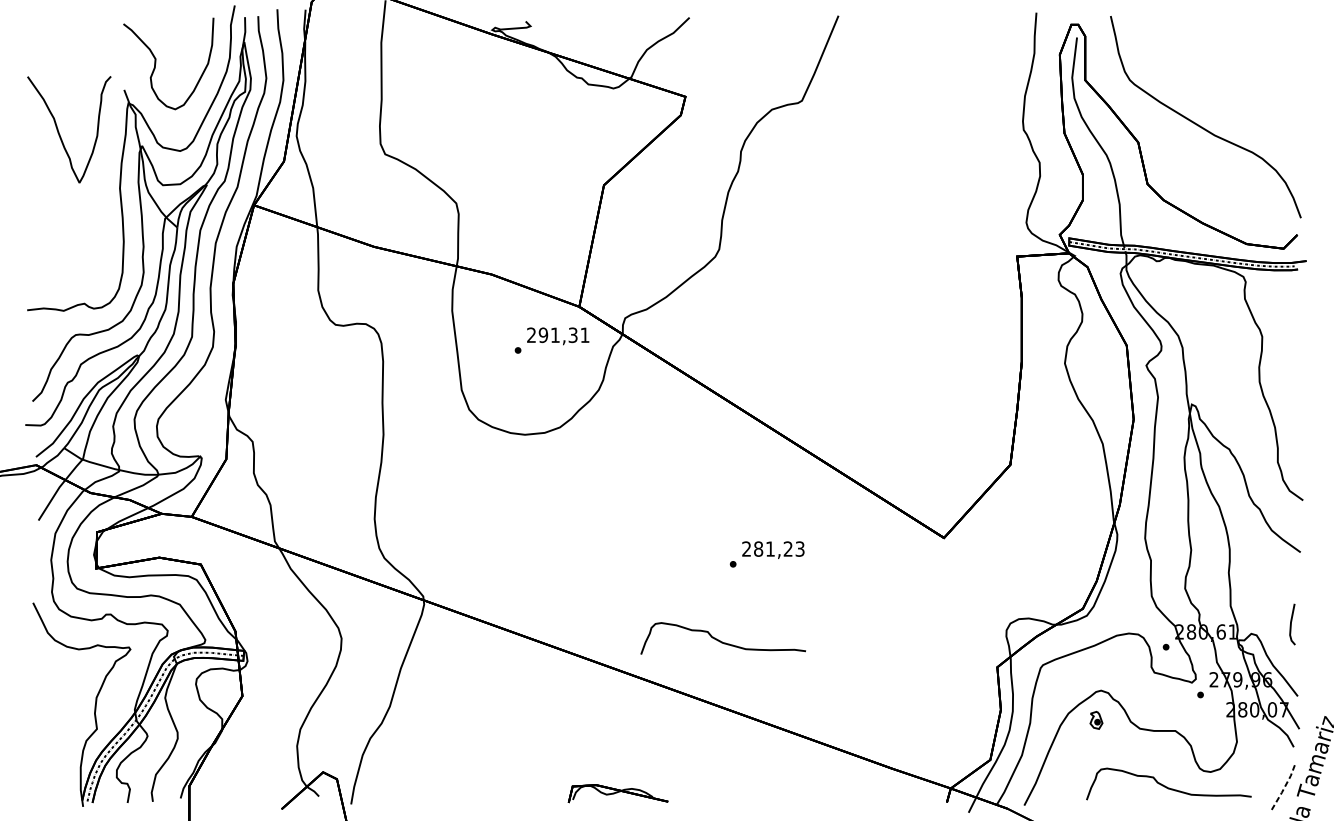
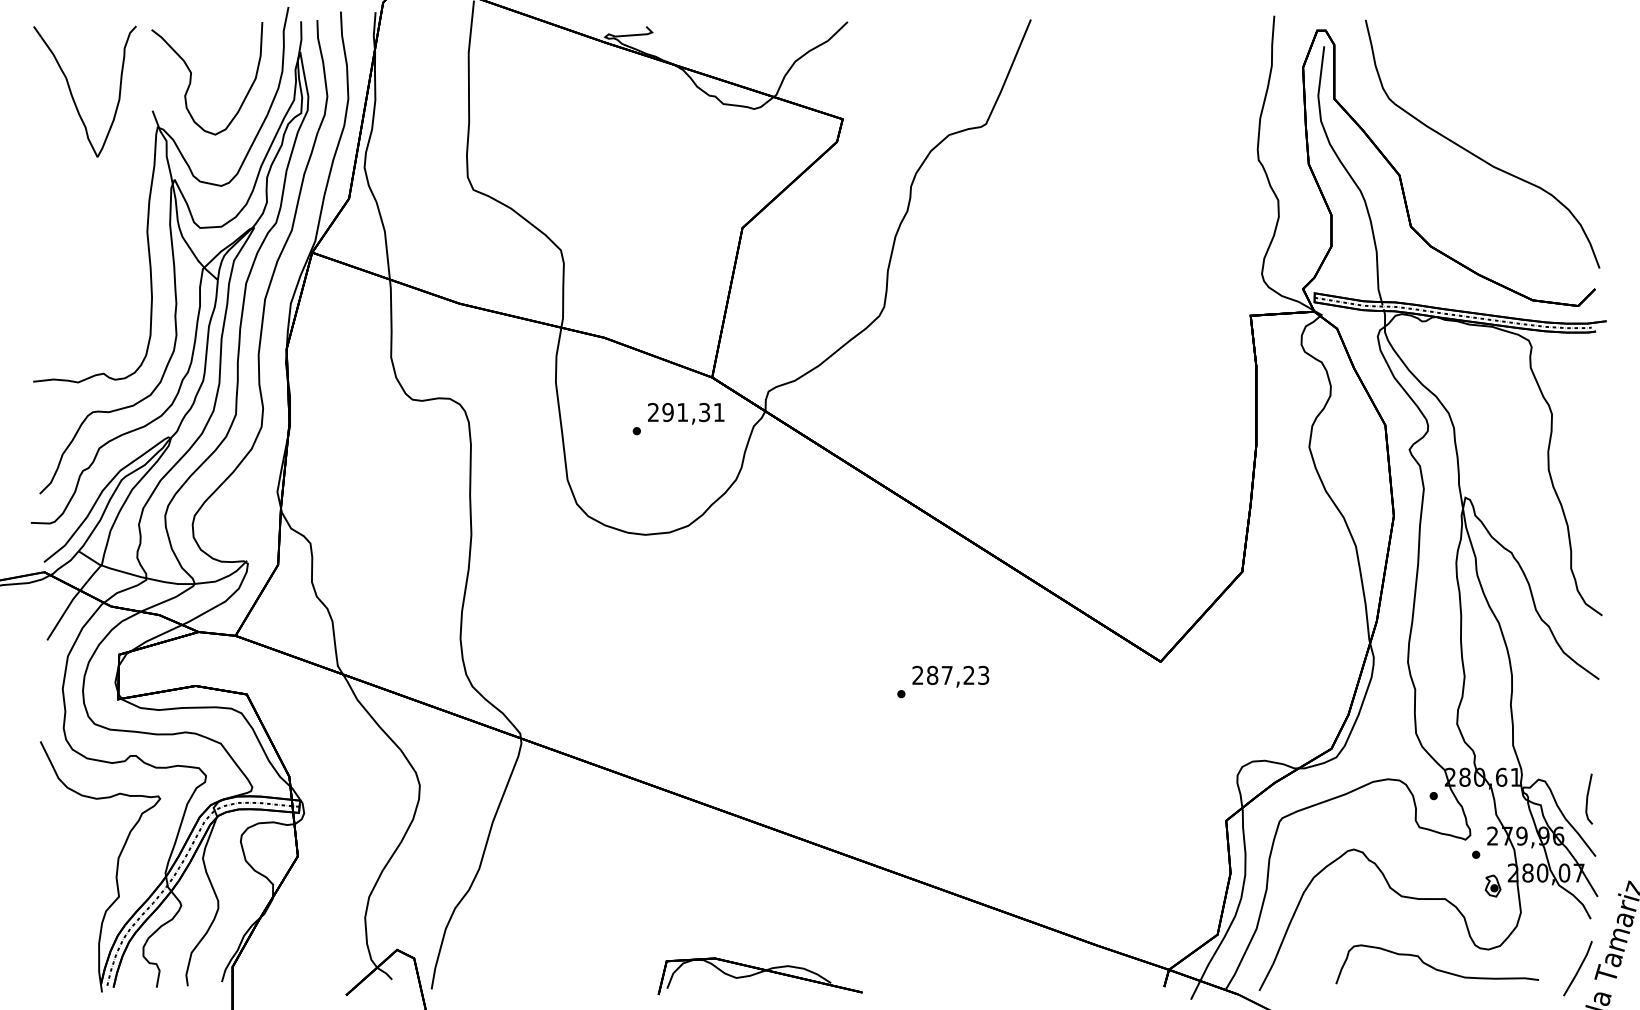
curve: (59, 133) -> (73, 96), moved
text: (769, 549) -> (946, 675), 281,23 -> 287,23
line: (1291, 623) -> (1588, 798), moved
curve: (721, 641) -> (886, 788), removed
part: (1095, 719) -> (1492, 885), moved
line: (1284, 787) -> (1579, 968), dashed -> solid
part: (617, 793) -> (759, 976), size x1.67

